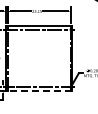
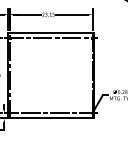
line: (39, 91) -> (51, 118), dashed -> solid

